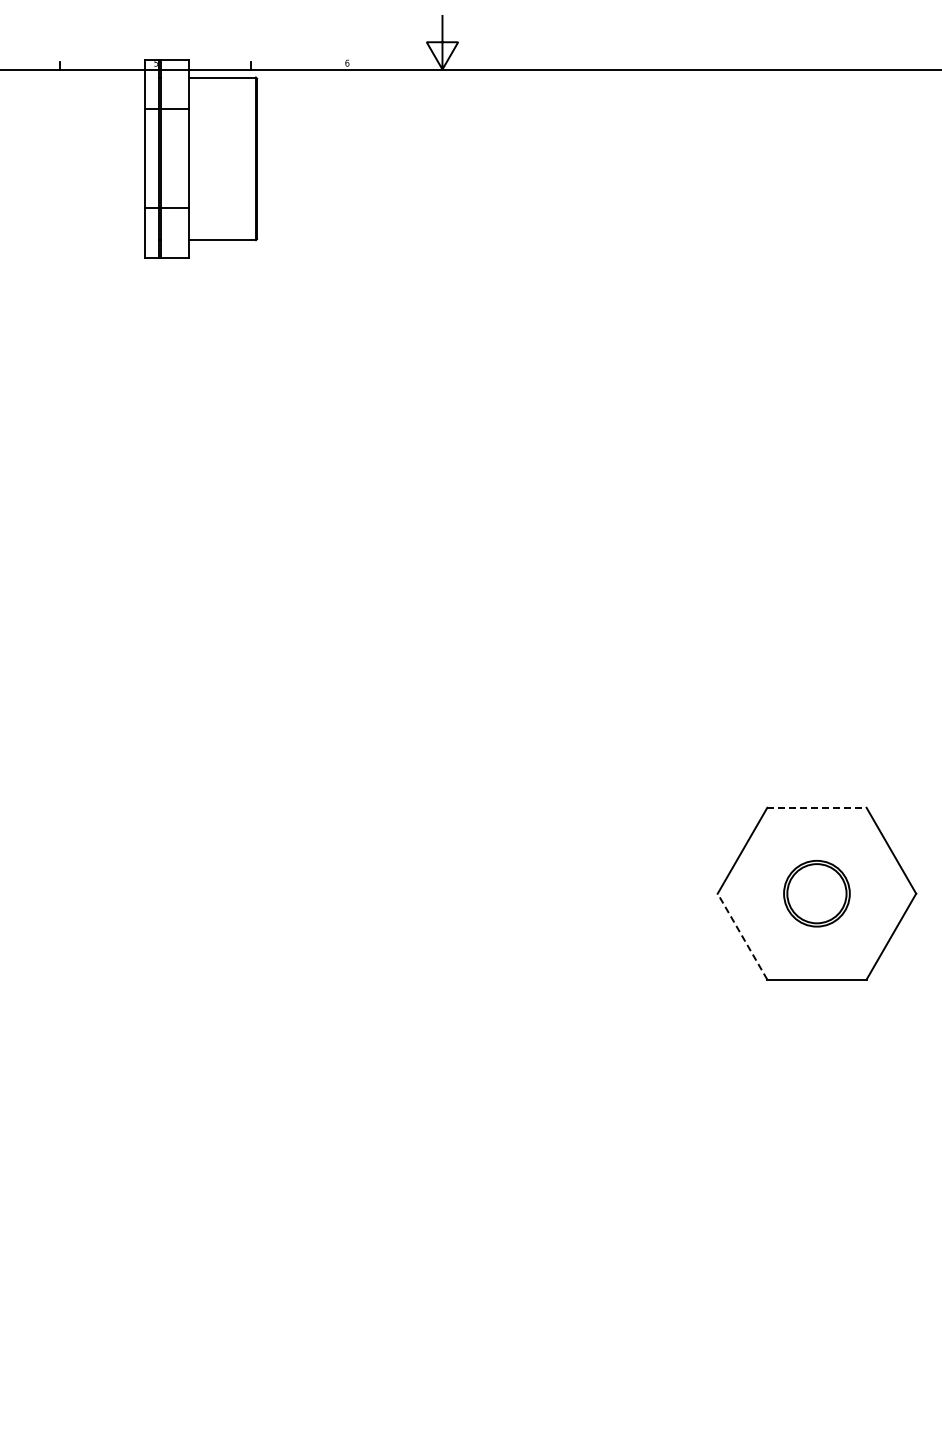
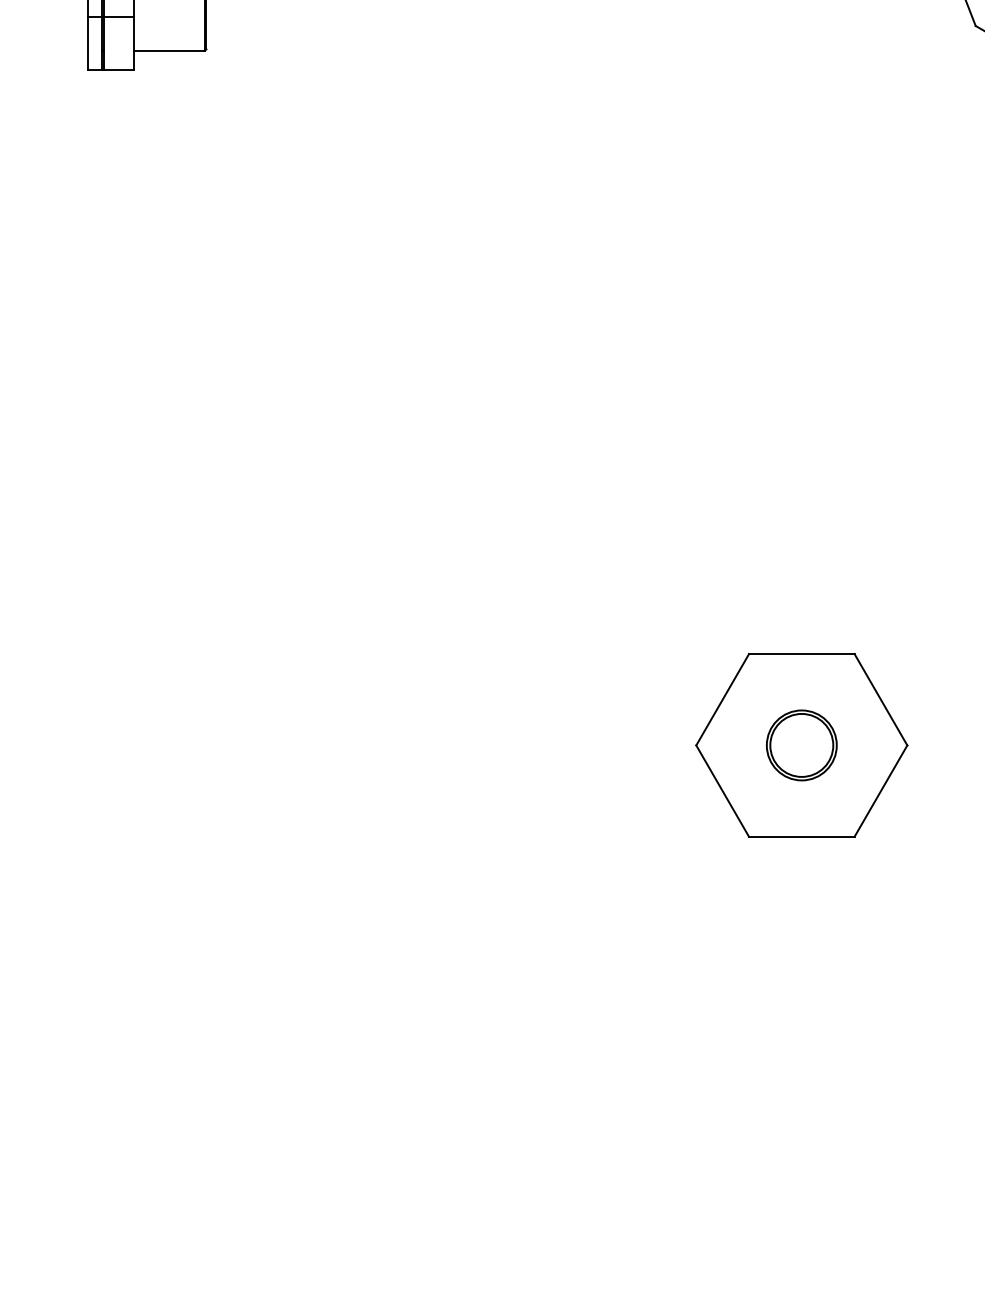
line: (816, 807) -> (801, 653), dashed -> solid
line: (742, 936) -> (722, 790), dashed -> solid

